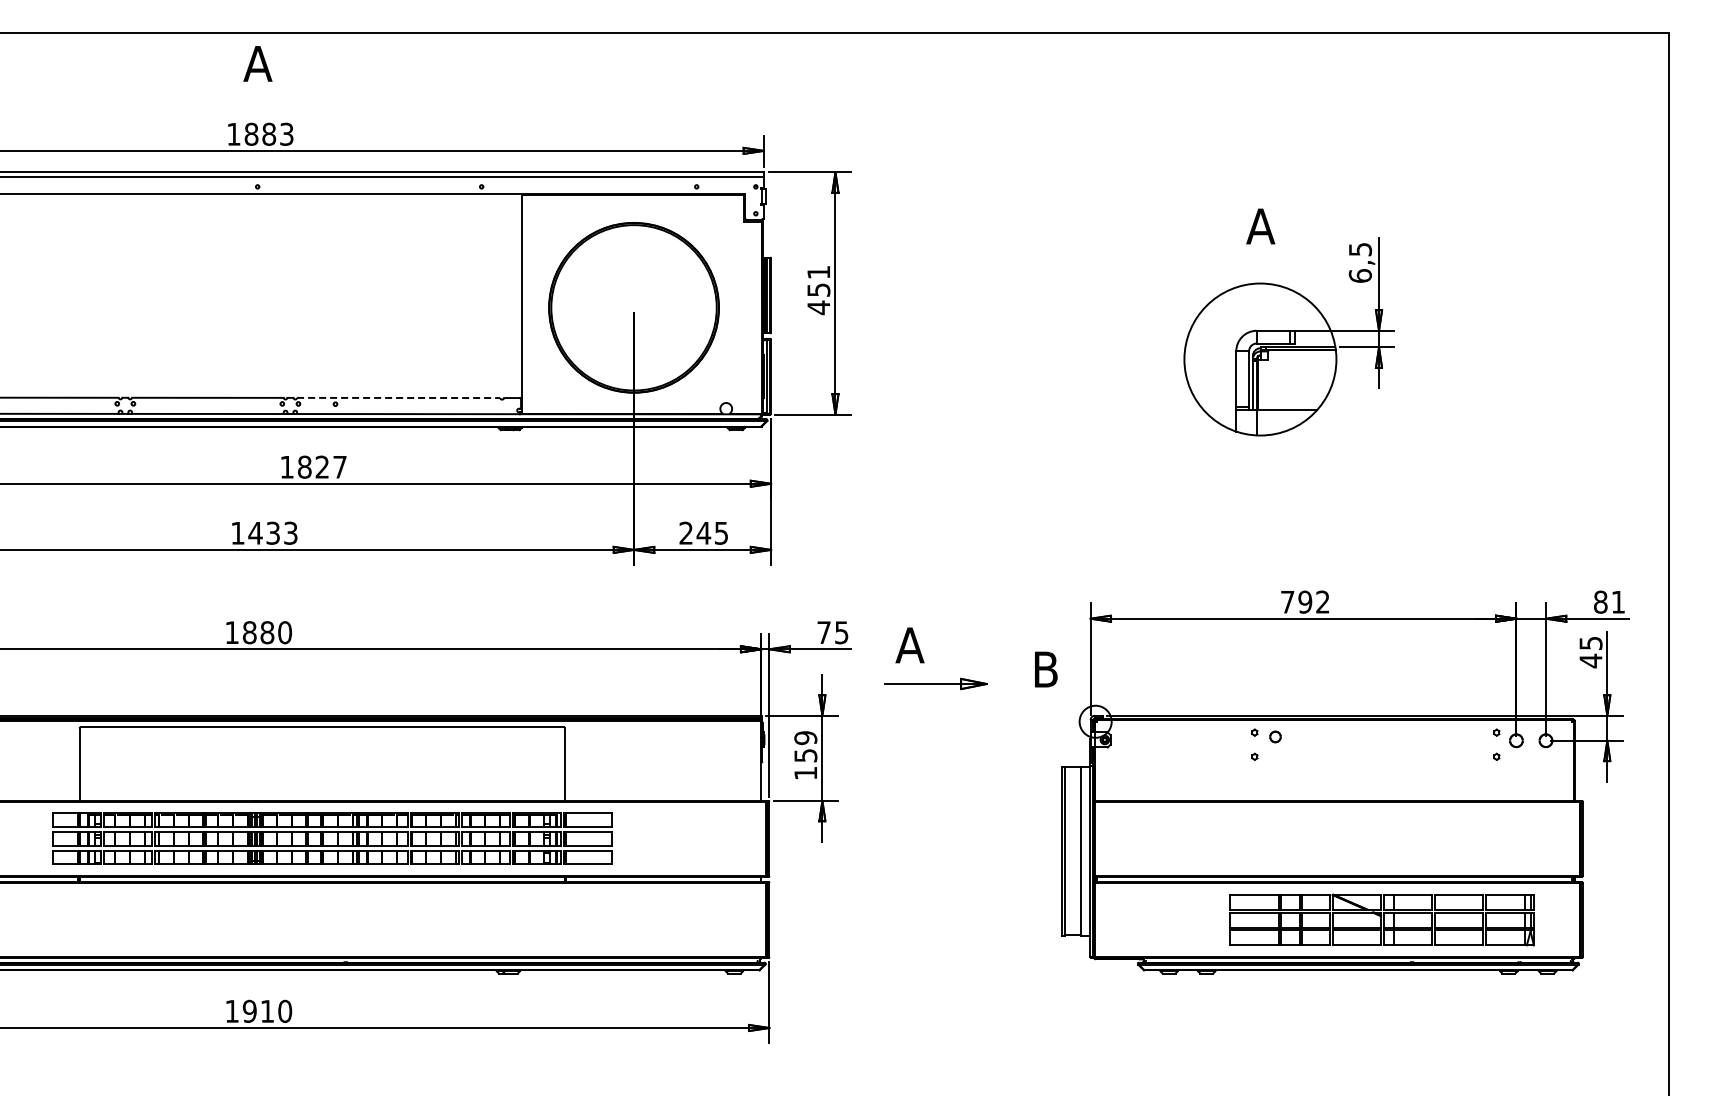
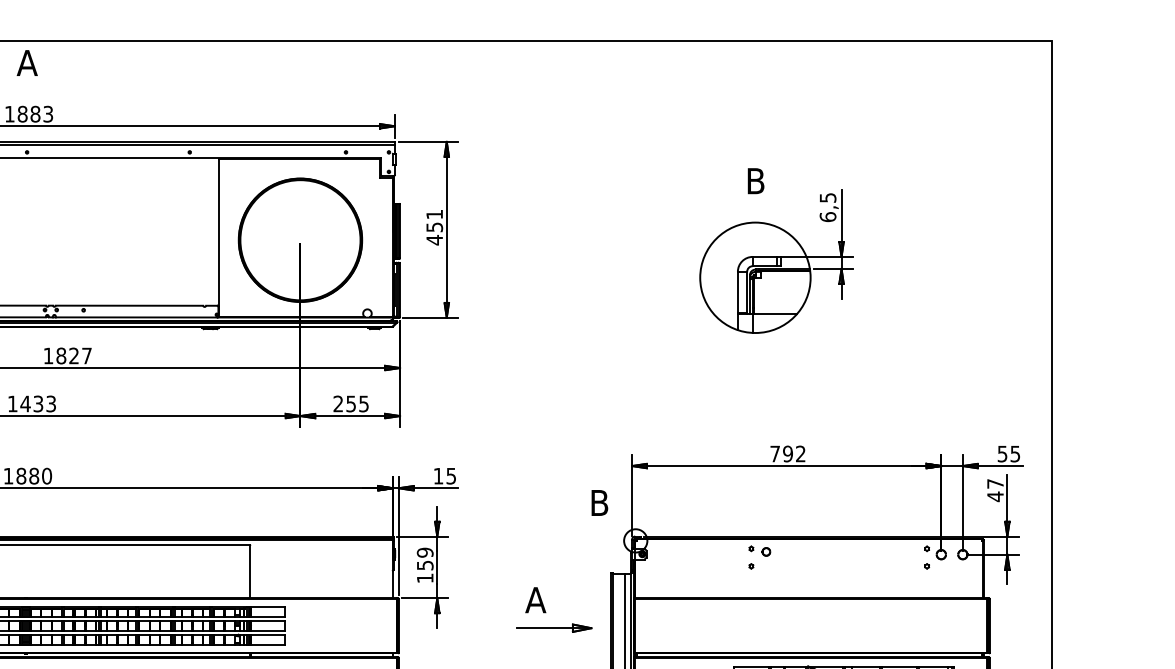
text: (1260, 226) -> (755, 181), A -> B
line: (399, 397) -> (130, 305), dashed -> solid
text: (703, 533) -> (350, 404), 245 -> 255
text: (1609, 601) -> (1008, 453), 81 -> 55
text: (823, 632) -> (438, 476), 75 -> 15
text: (1590, 642) -> (995, 483), 45 -> 47
part: (924, 661) -> (546, 611), moved

